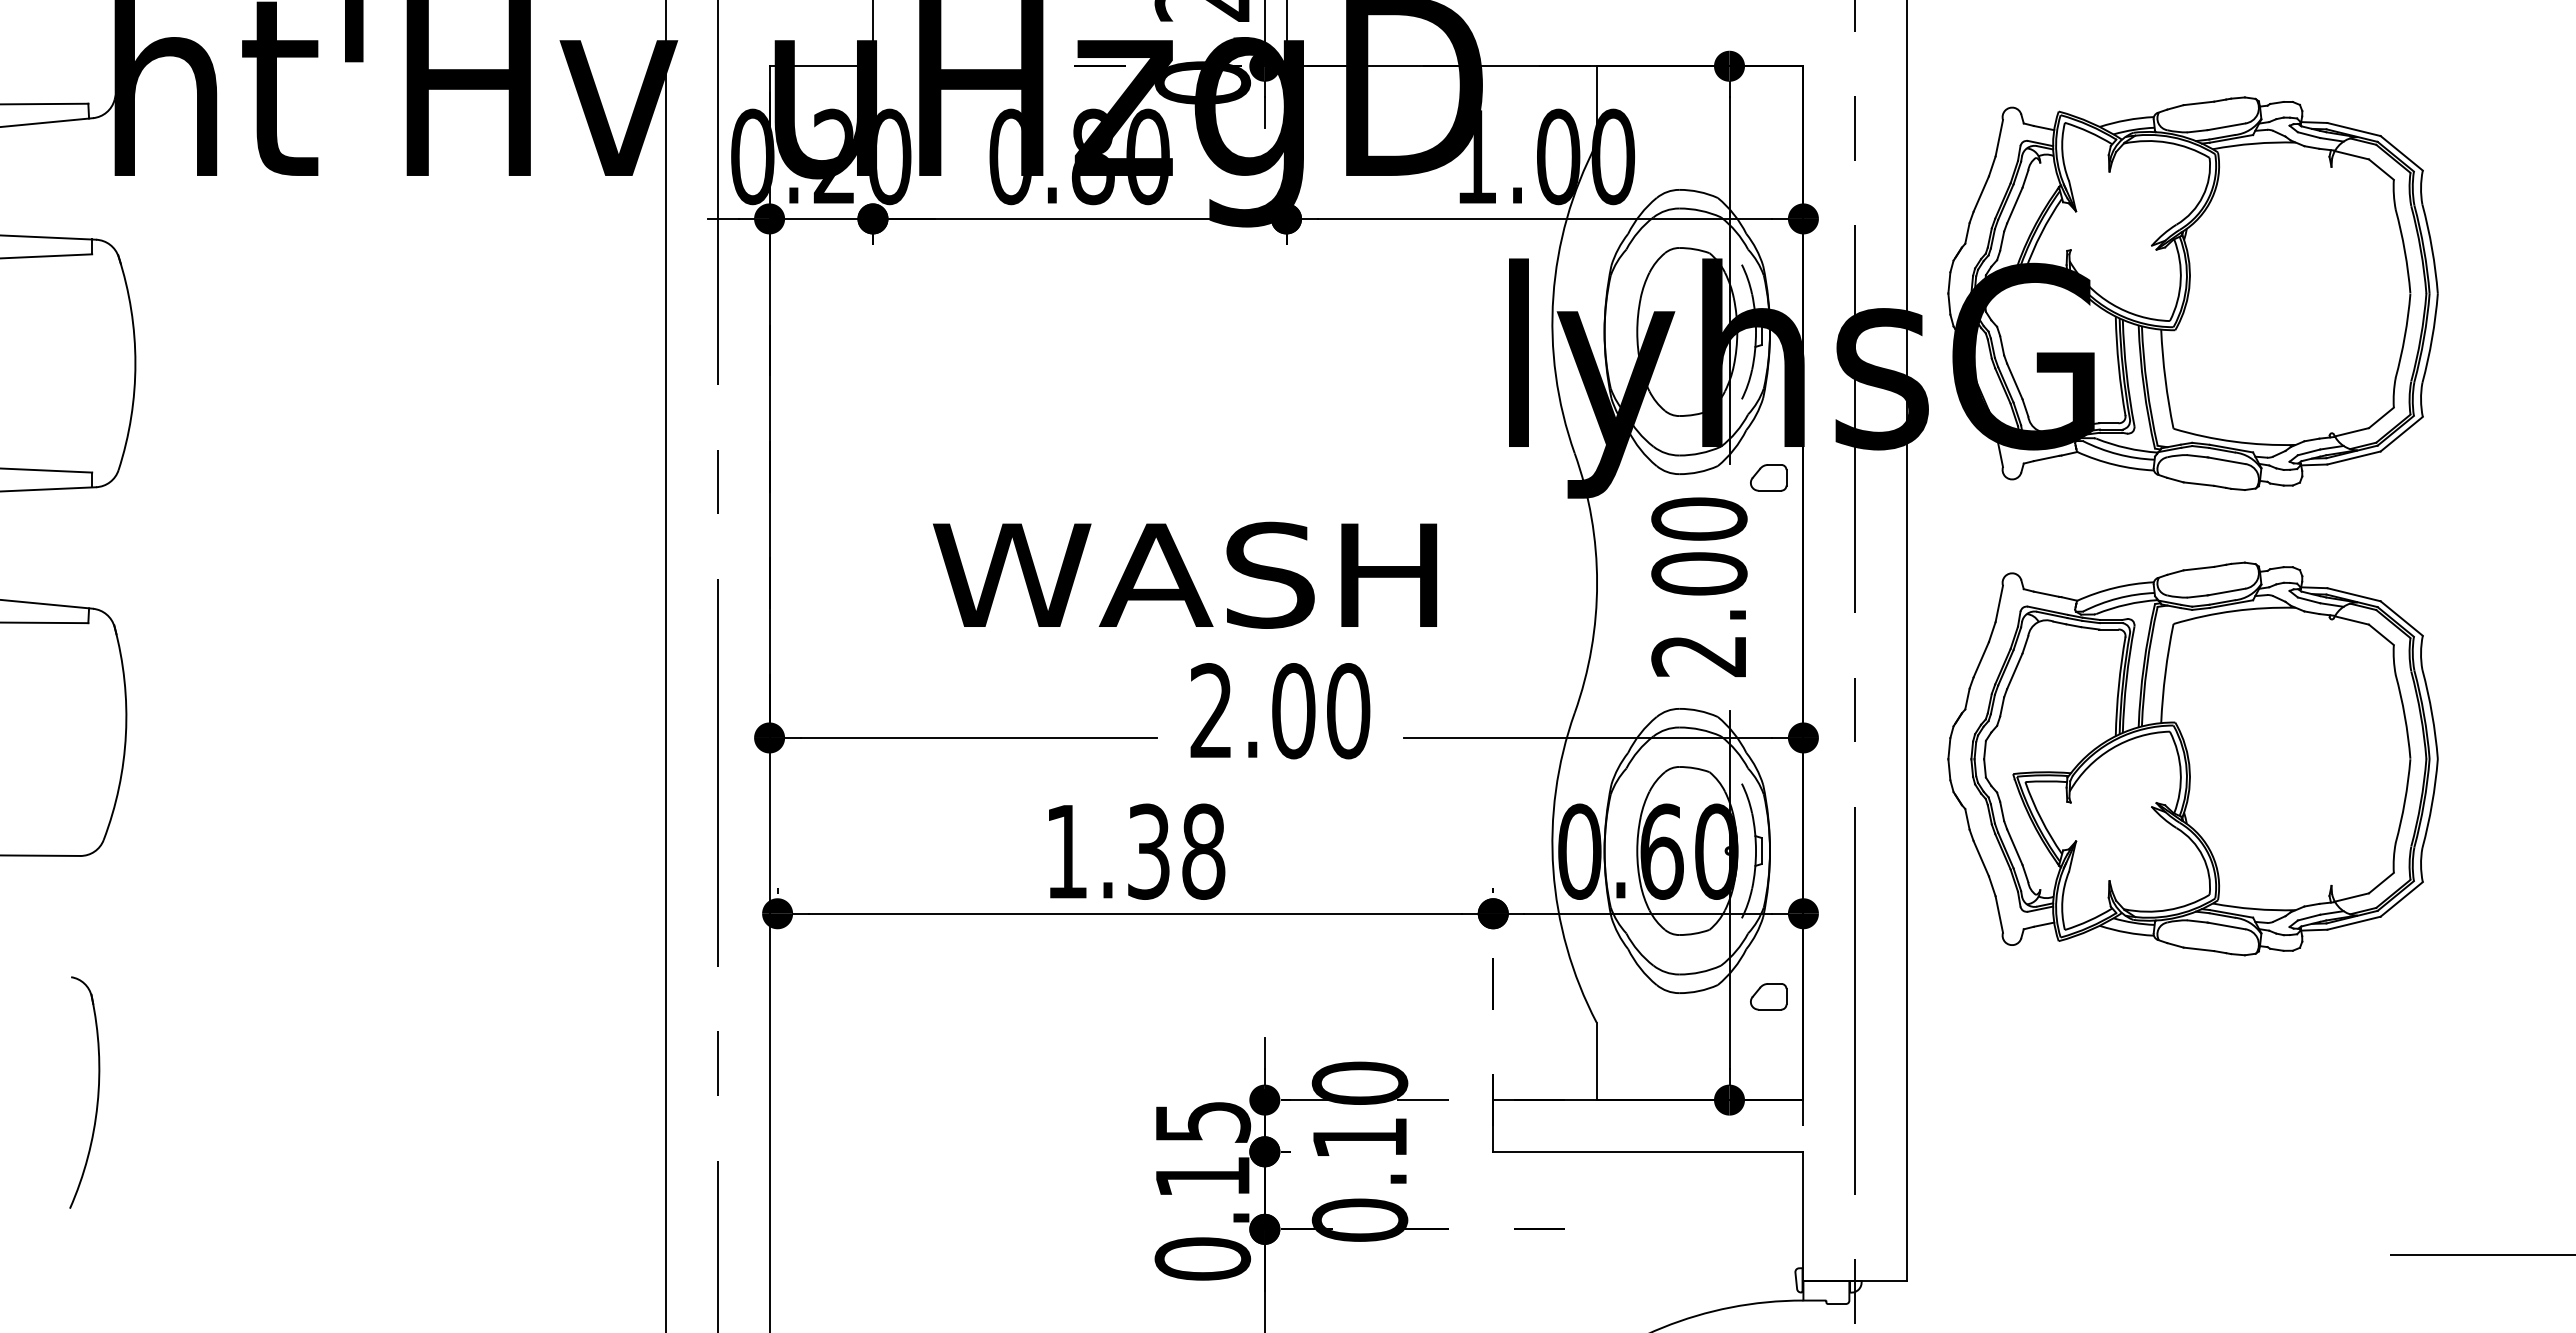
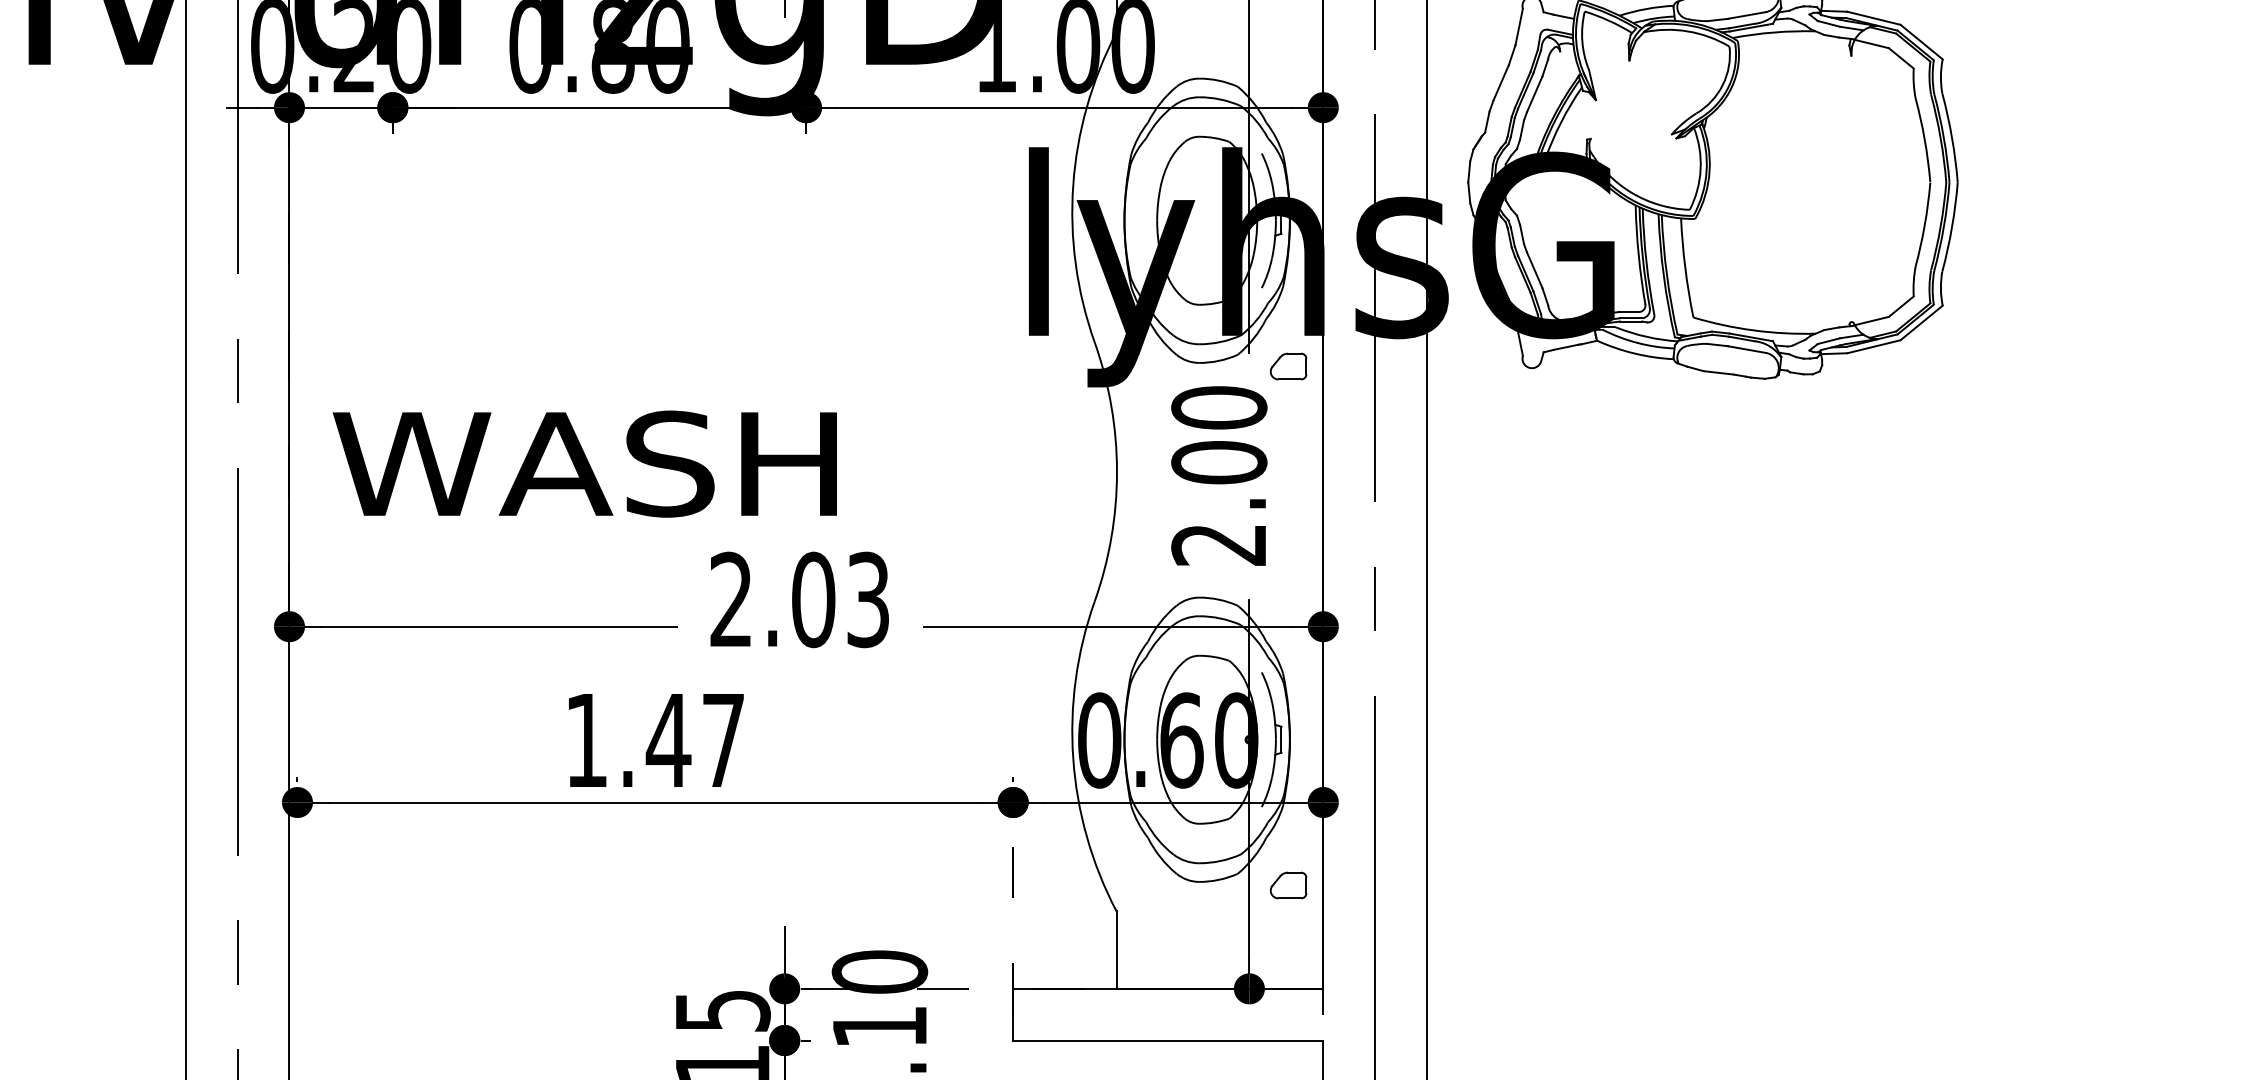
text: (1185, 574) -> (585, 463), moved
text: (1348, 711) -> (868, 600), 2.00 -> 2.03
part: (2192, 758) -> (1712, 647), removed
text: (1175, 851) -> (695, 740), 1.38 -> 1.47

